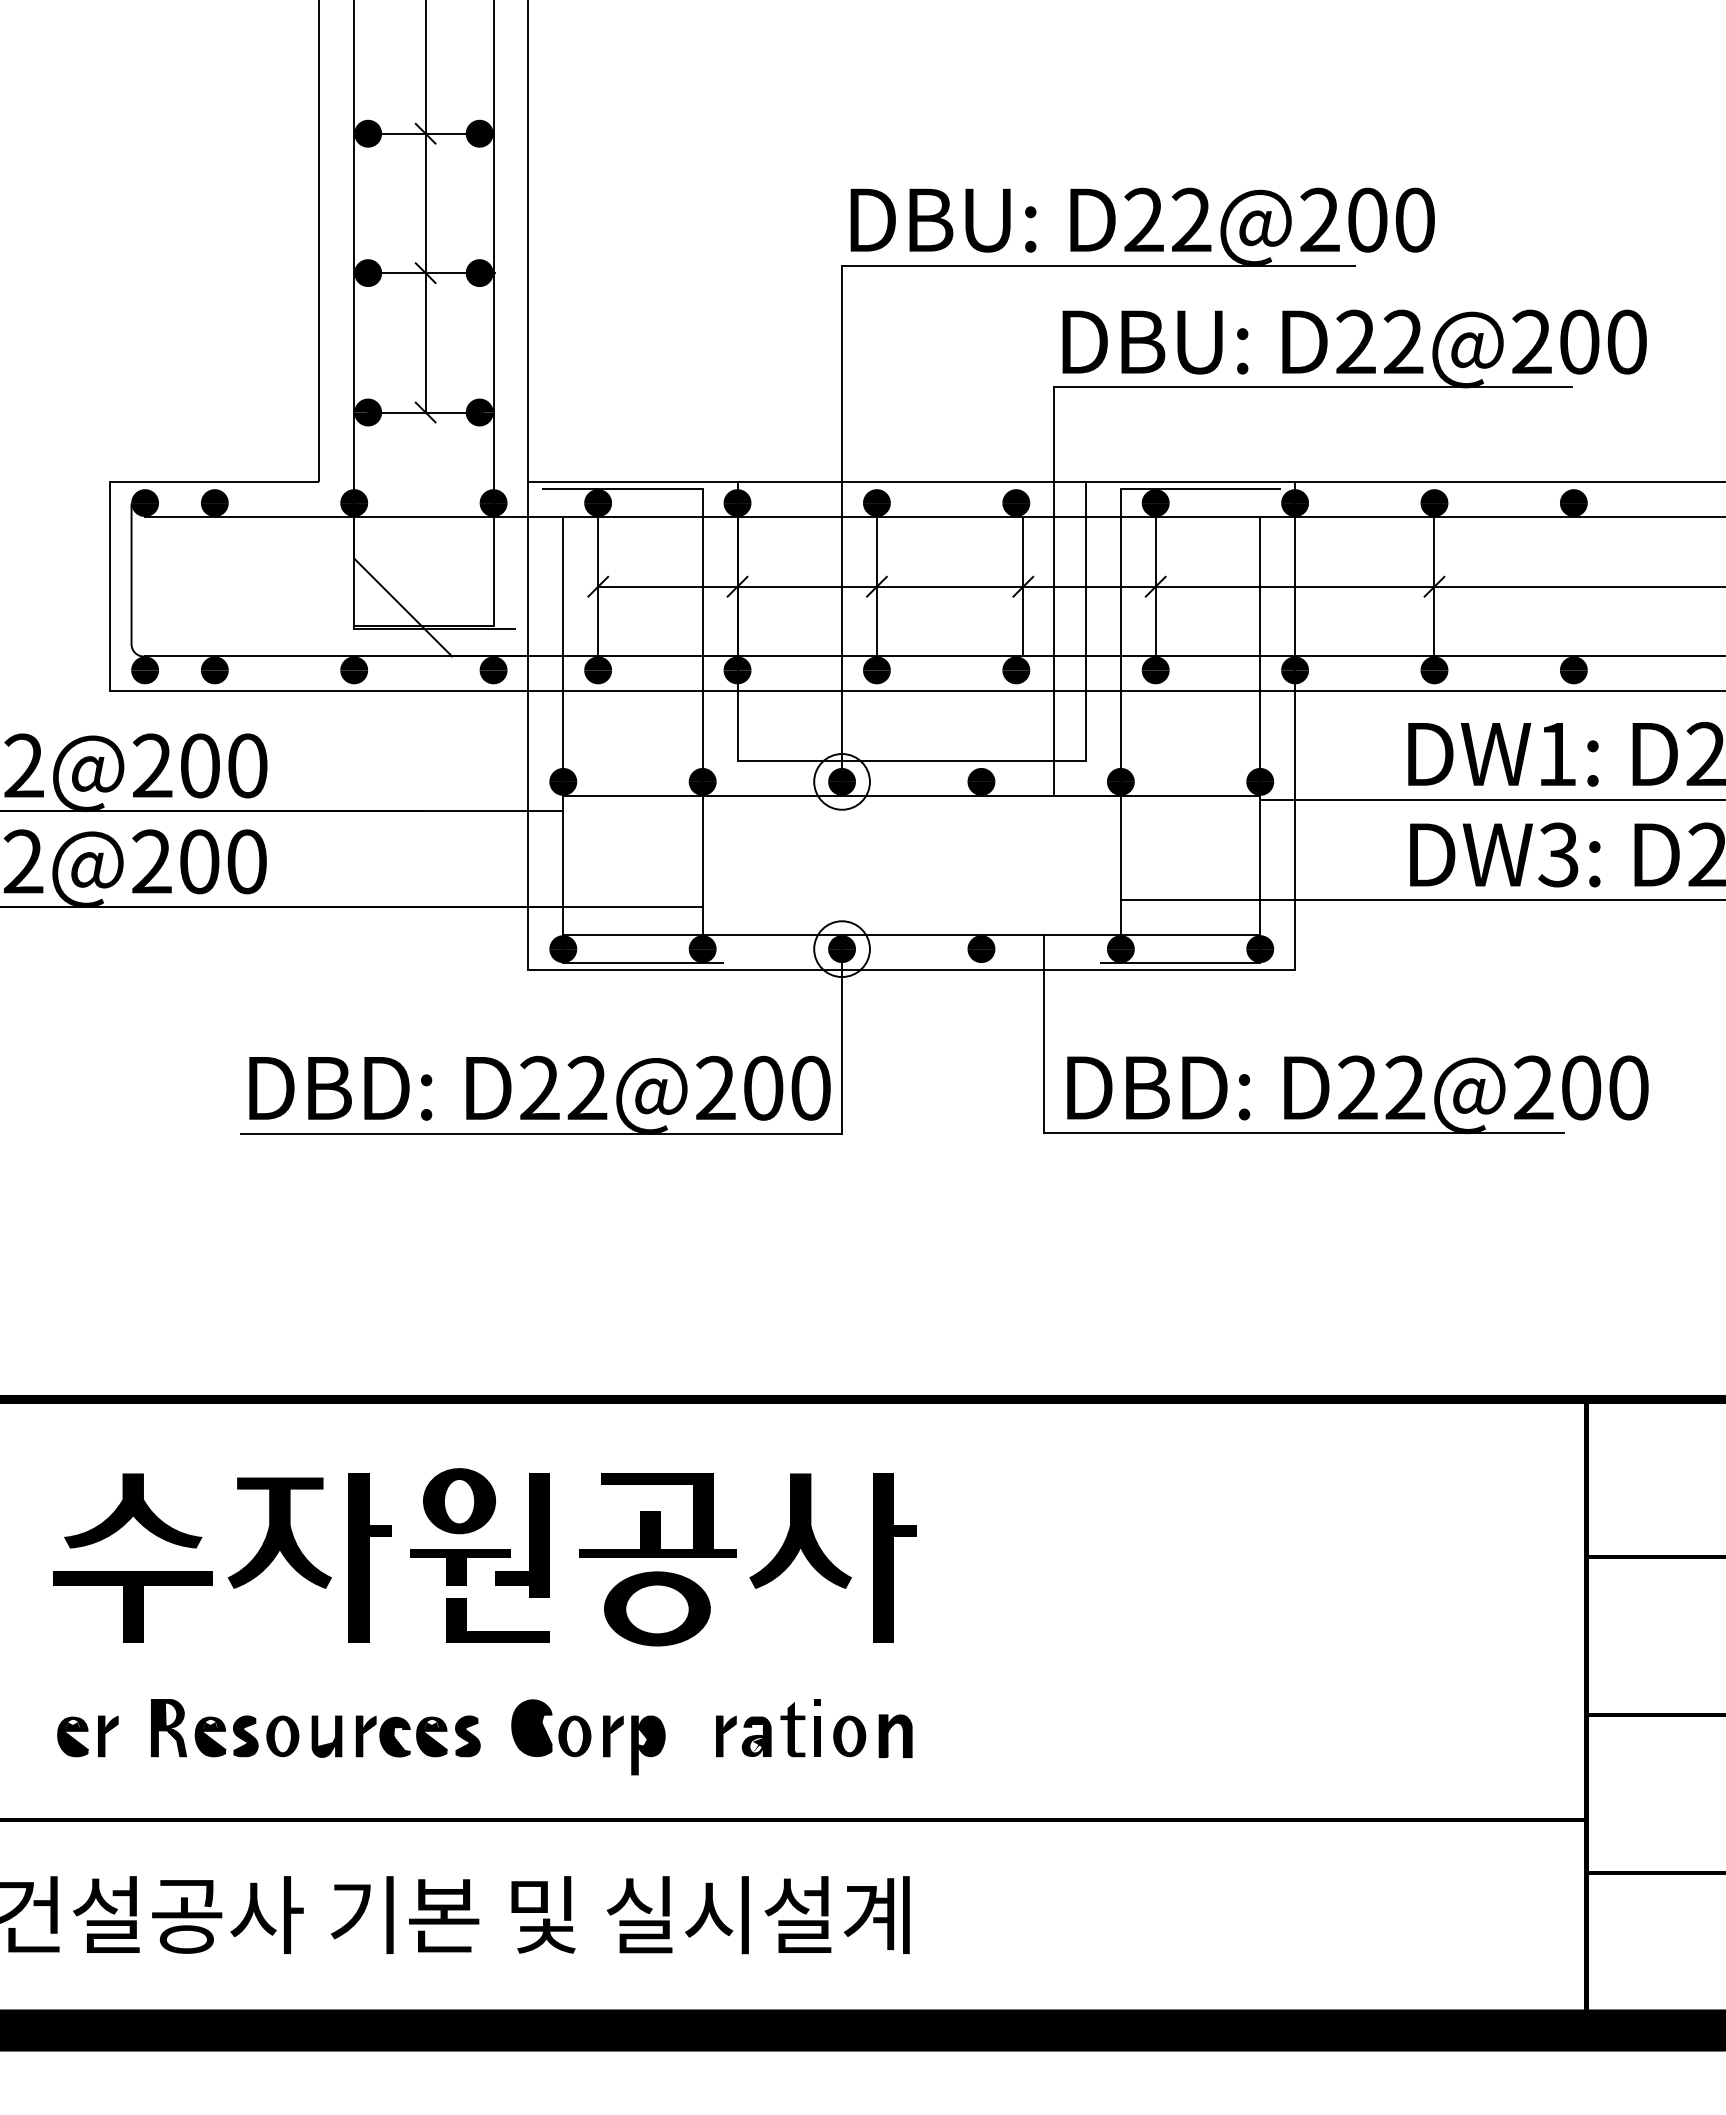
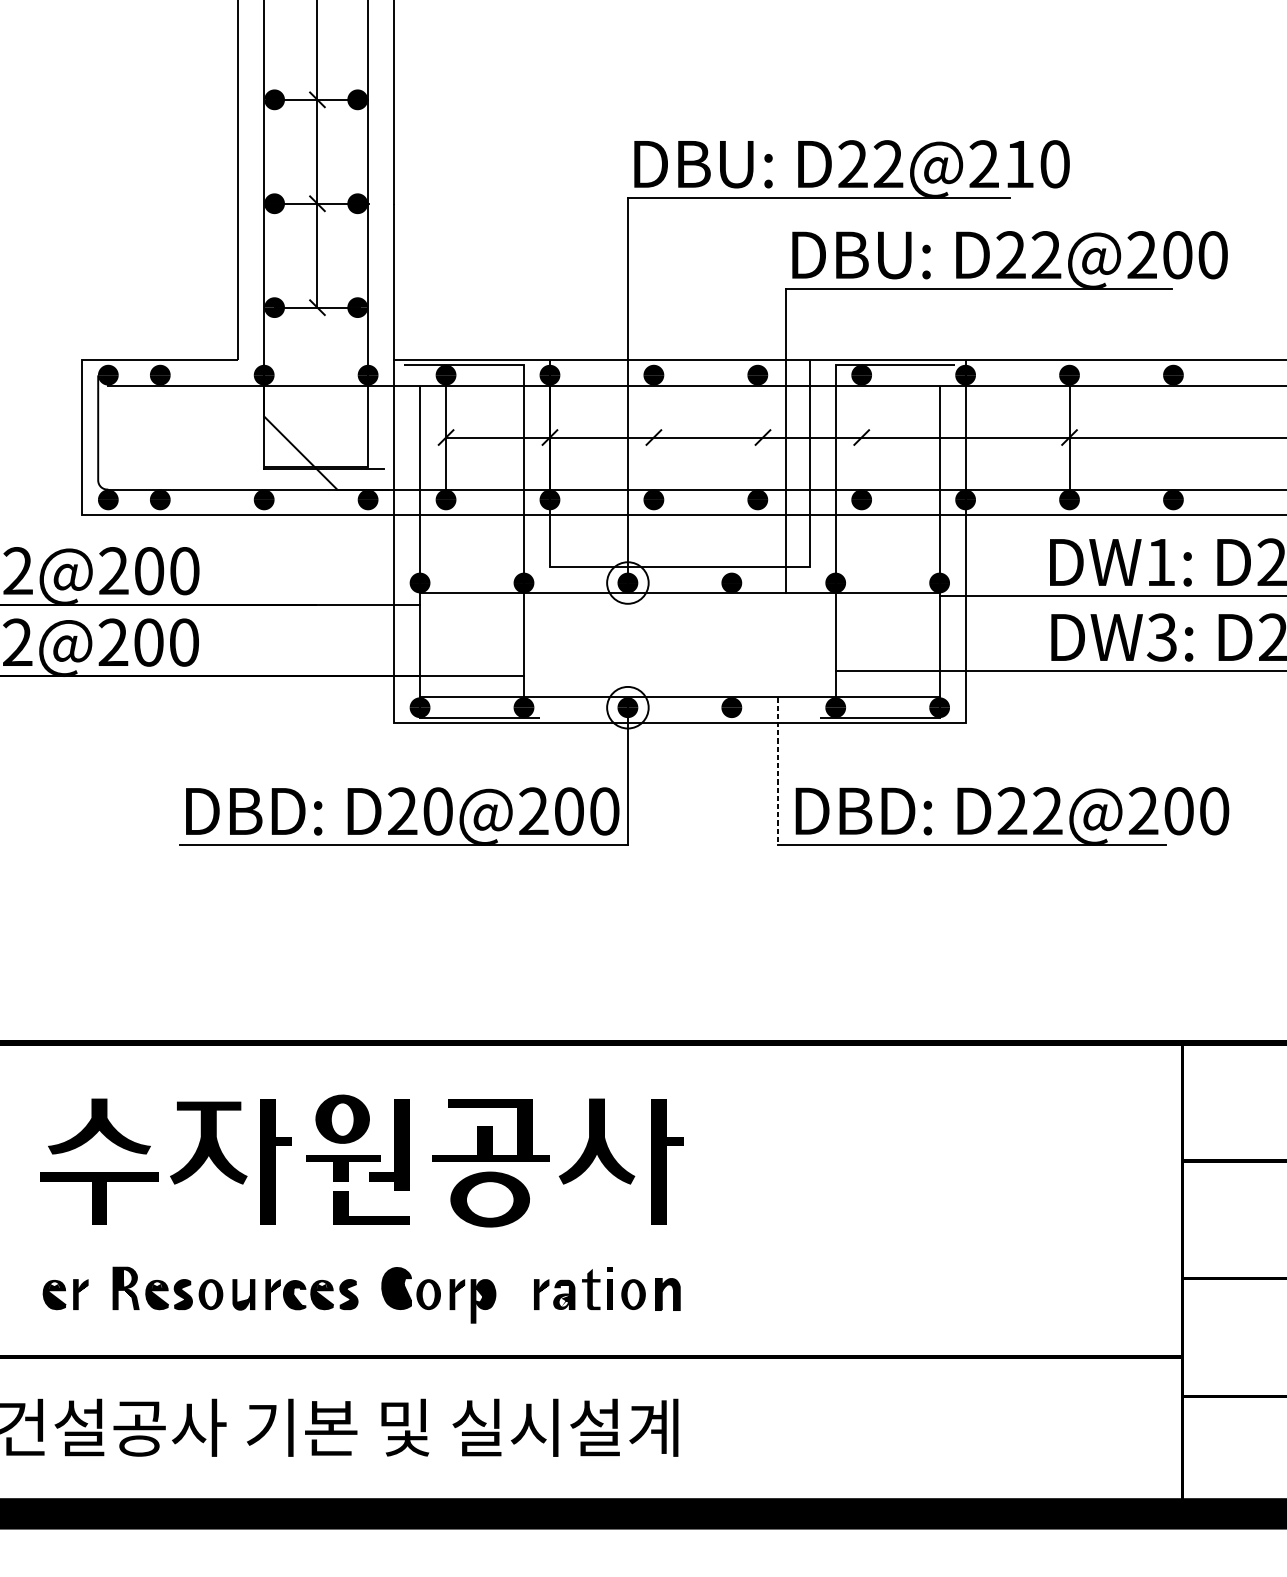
text: (1367, 219) -> (1019, 163), D22@200 -> D22@210
line: (876, 586) -> (653, 437), removed
line: (1023, 586) -> (763, 437), removed
line: (1155, 586) -> (861, 437), removed
line: (1043, 1034) -> (778, 771), solid -> dashed
text: (587, 1088) -> (438, 811), D22@200 -> D20@200

